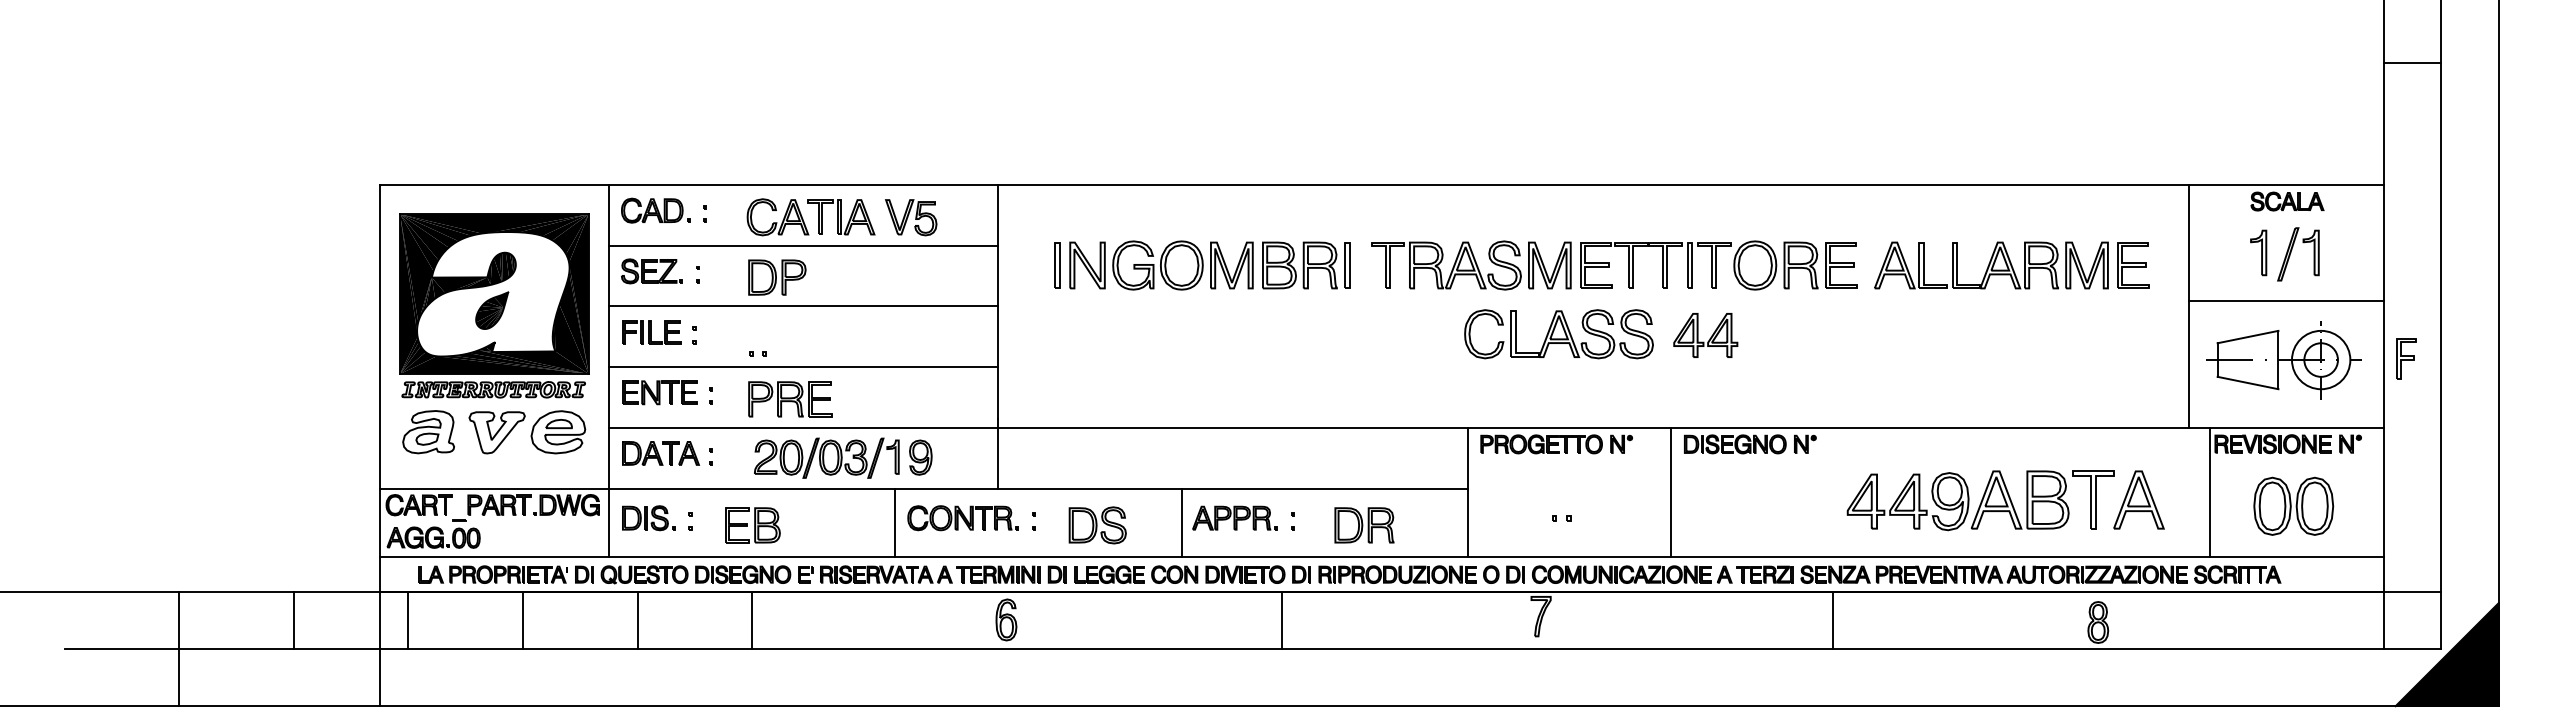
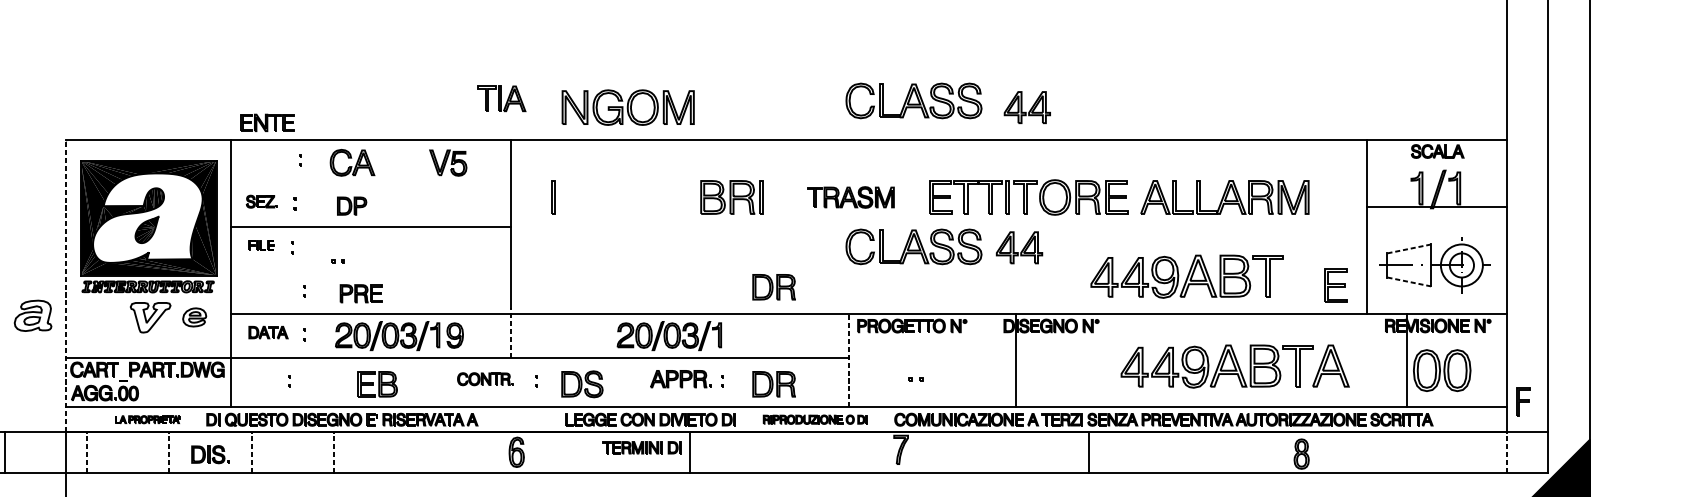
line: (2412, 62) -> (1527, 51), removed
part: (1558, 131) -> (913, 101), added
part: (1716, 140) -> (1027, 107), added
part: (655, 210) -> (264, 157), removed
part: (841, 217) -> (501, 98), moved
line: (803, 245) -> (370, 183), removed
part: (1161, 265) -> (628, 107), moved
part: (1471, 265) -> (851, 197), size x0.6
part: (2133, 265) -> (1336, 285), moved
part: (651, 271) -> (261, 201), size x0.7
part: (777, 277) -> (352, 206), size x0.7
line: (2286, 300) -> (1436, 206), moved
part: (651, 332) -> (261, 245), size x0.6
line: (2248, 336) -> (1409, 248), solid -> dashed
part: (2406, 358) -> (1523, 401), moved
line: (803, 367) -> (370, 270), removed
part: (1938, 375) -> (1186, 276), added
line: (2248, 383) -> (1409, 282), solid -> dashed
line: (379, 387) -> (66, 285), solid -> dashed
part: (1364, 390) -> (774, 287), added
part: (659, 392) -> (267, 122), moved
part: (790, 399) -> (361, 293), size x0.7
part: (428, 432) -> (32, 316), moved
part: (558, 432) -> (194, 317), size x0.6
part: (661, 453) -> (268, 332), size x0.7
line: (998, 453) -> (511, 332), solid -> dashed
part: (1218, 457) -> (669, 335), added
line: (1467, 492) -> (848, 360), solid -> dashed
line: (1671, 492) -> (1015, 360), moved
line: (2210, 492) -> (1407, 360), moved
part: (648, 518) -> (210, 454), moved
part: (962, 518) -> (485, 379), size x0.7
line: (895, 522) -> (436, 382), removed
line: (1181, 522) -> (642, 382), removed
part: (752, 525) -> (377, 384), moved
part: (492, 574) -> (147, 419), size x0.6
part: (1011, 574) -> (641, 447), moved
part: (1421, 574) -> (815, 419), size x0.7
line: (1281, 619) -> (689, 451), moved
line: (1832, 619) -> (1089, 451), moved
line: (408, 620) -> (86, 452), solid -> dashed
line: (523, 620) -> (169, 452), solid -> dashed
line: (637, 620) -> (251, 452), solid -> dashed
line: (752, 620) -> (334, 452), solid -> dashed
line: (2384, 620) -> (1507, 452), solid -> dashed

